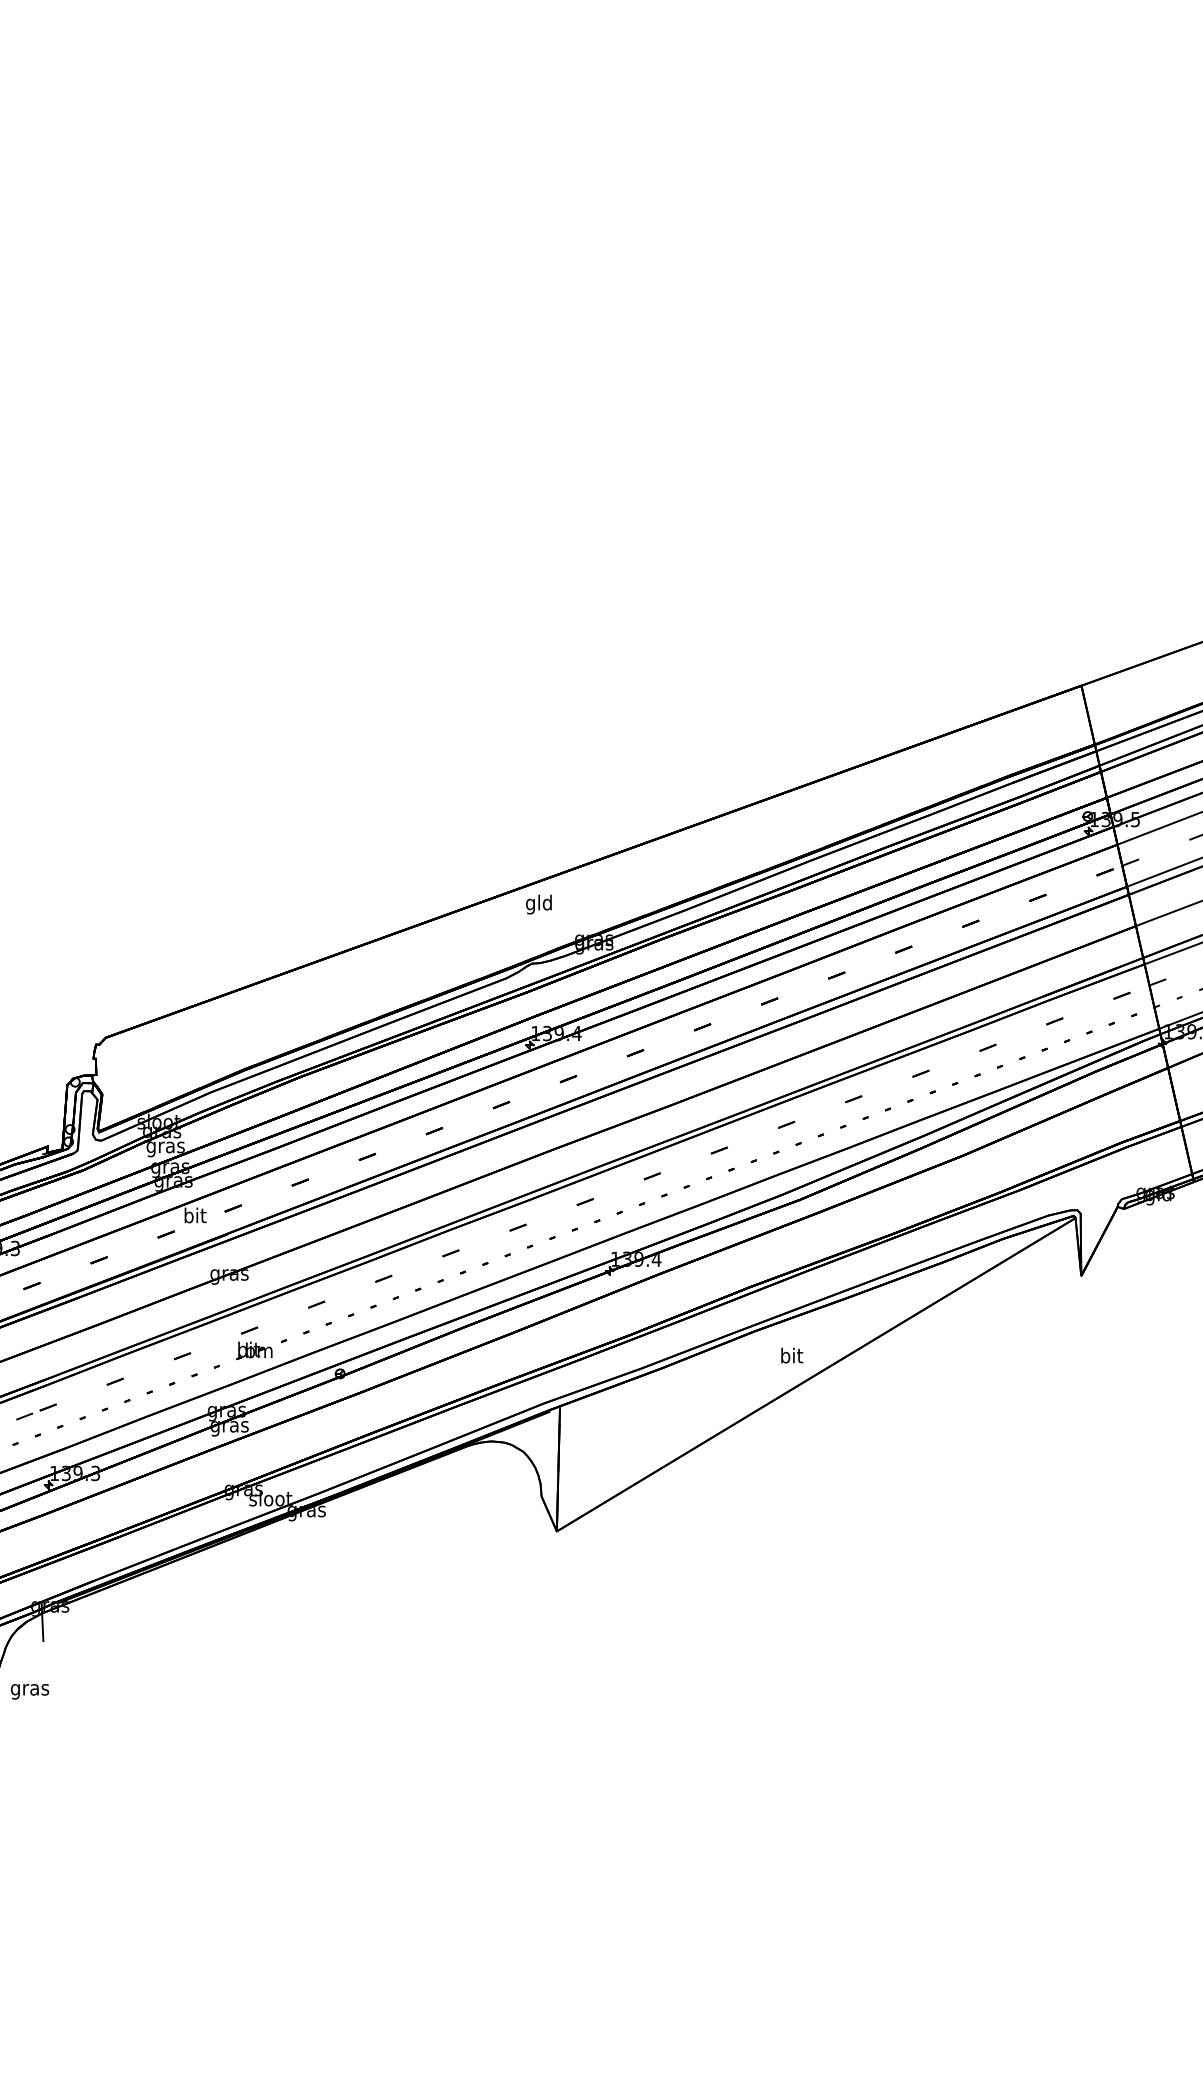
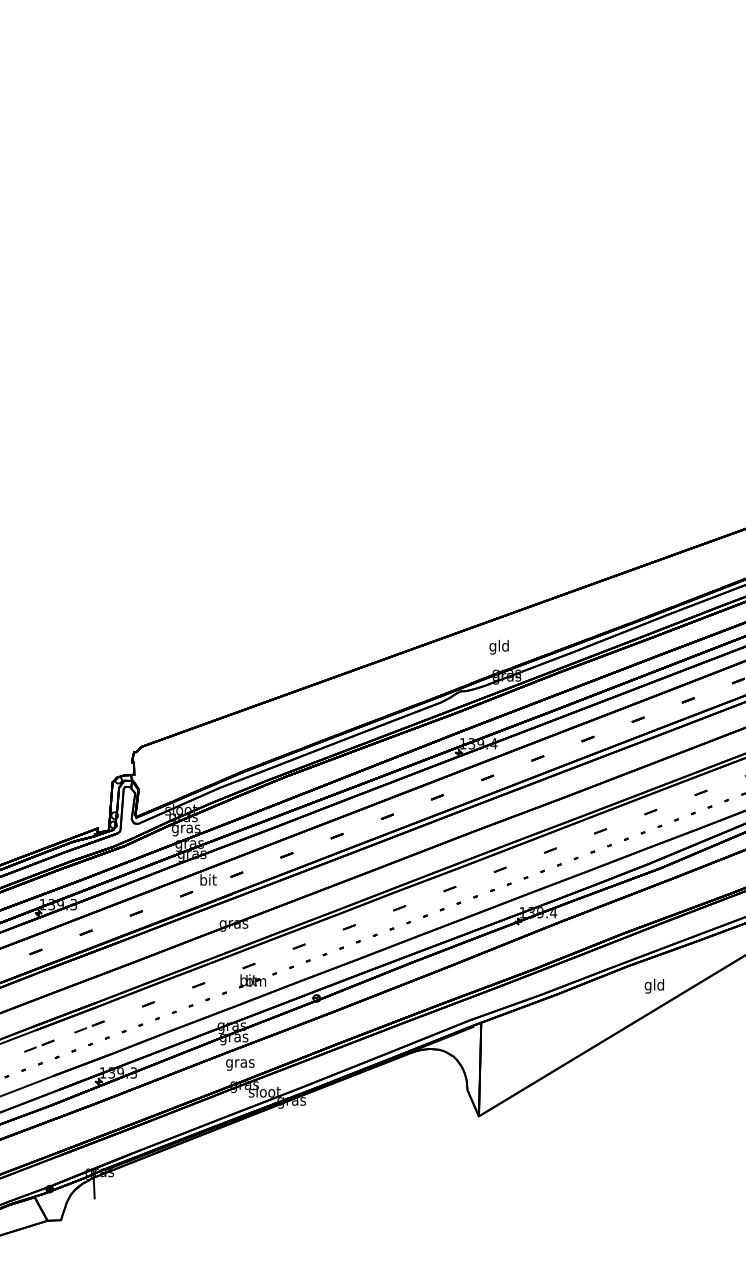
text: (538, 904) -> (498, 647), moved
text: (791, 1357) -> (654, 986), bit -> gld
text: (30, 1691) -> (240, 1064), moved

